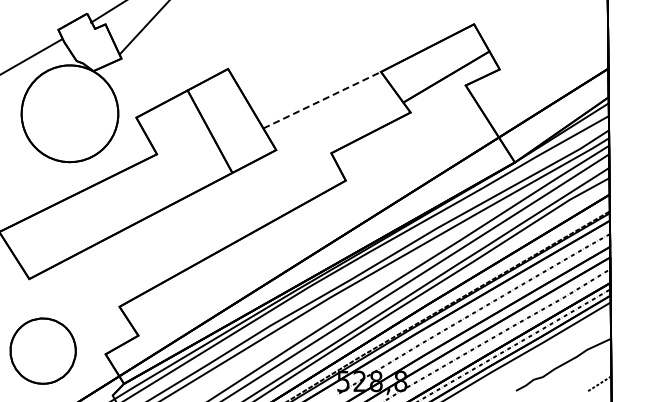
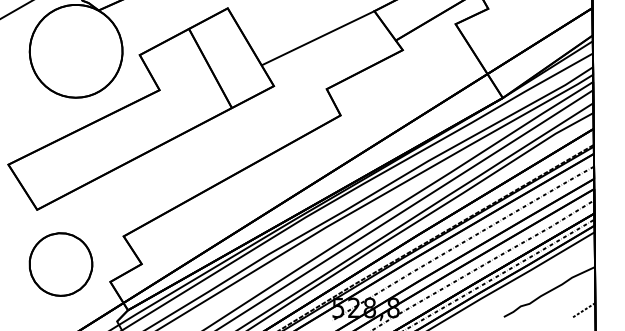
line: (322, 99) -> (318, 37), dashed -> solid
part: (42, 350) -> (60, 263), moved

